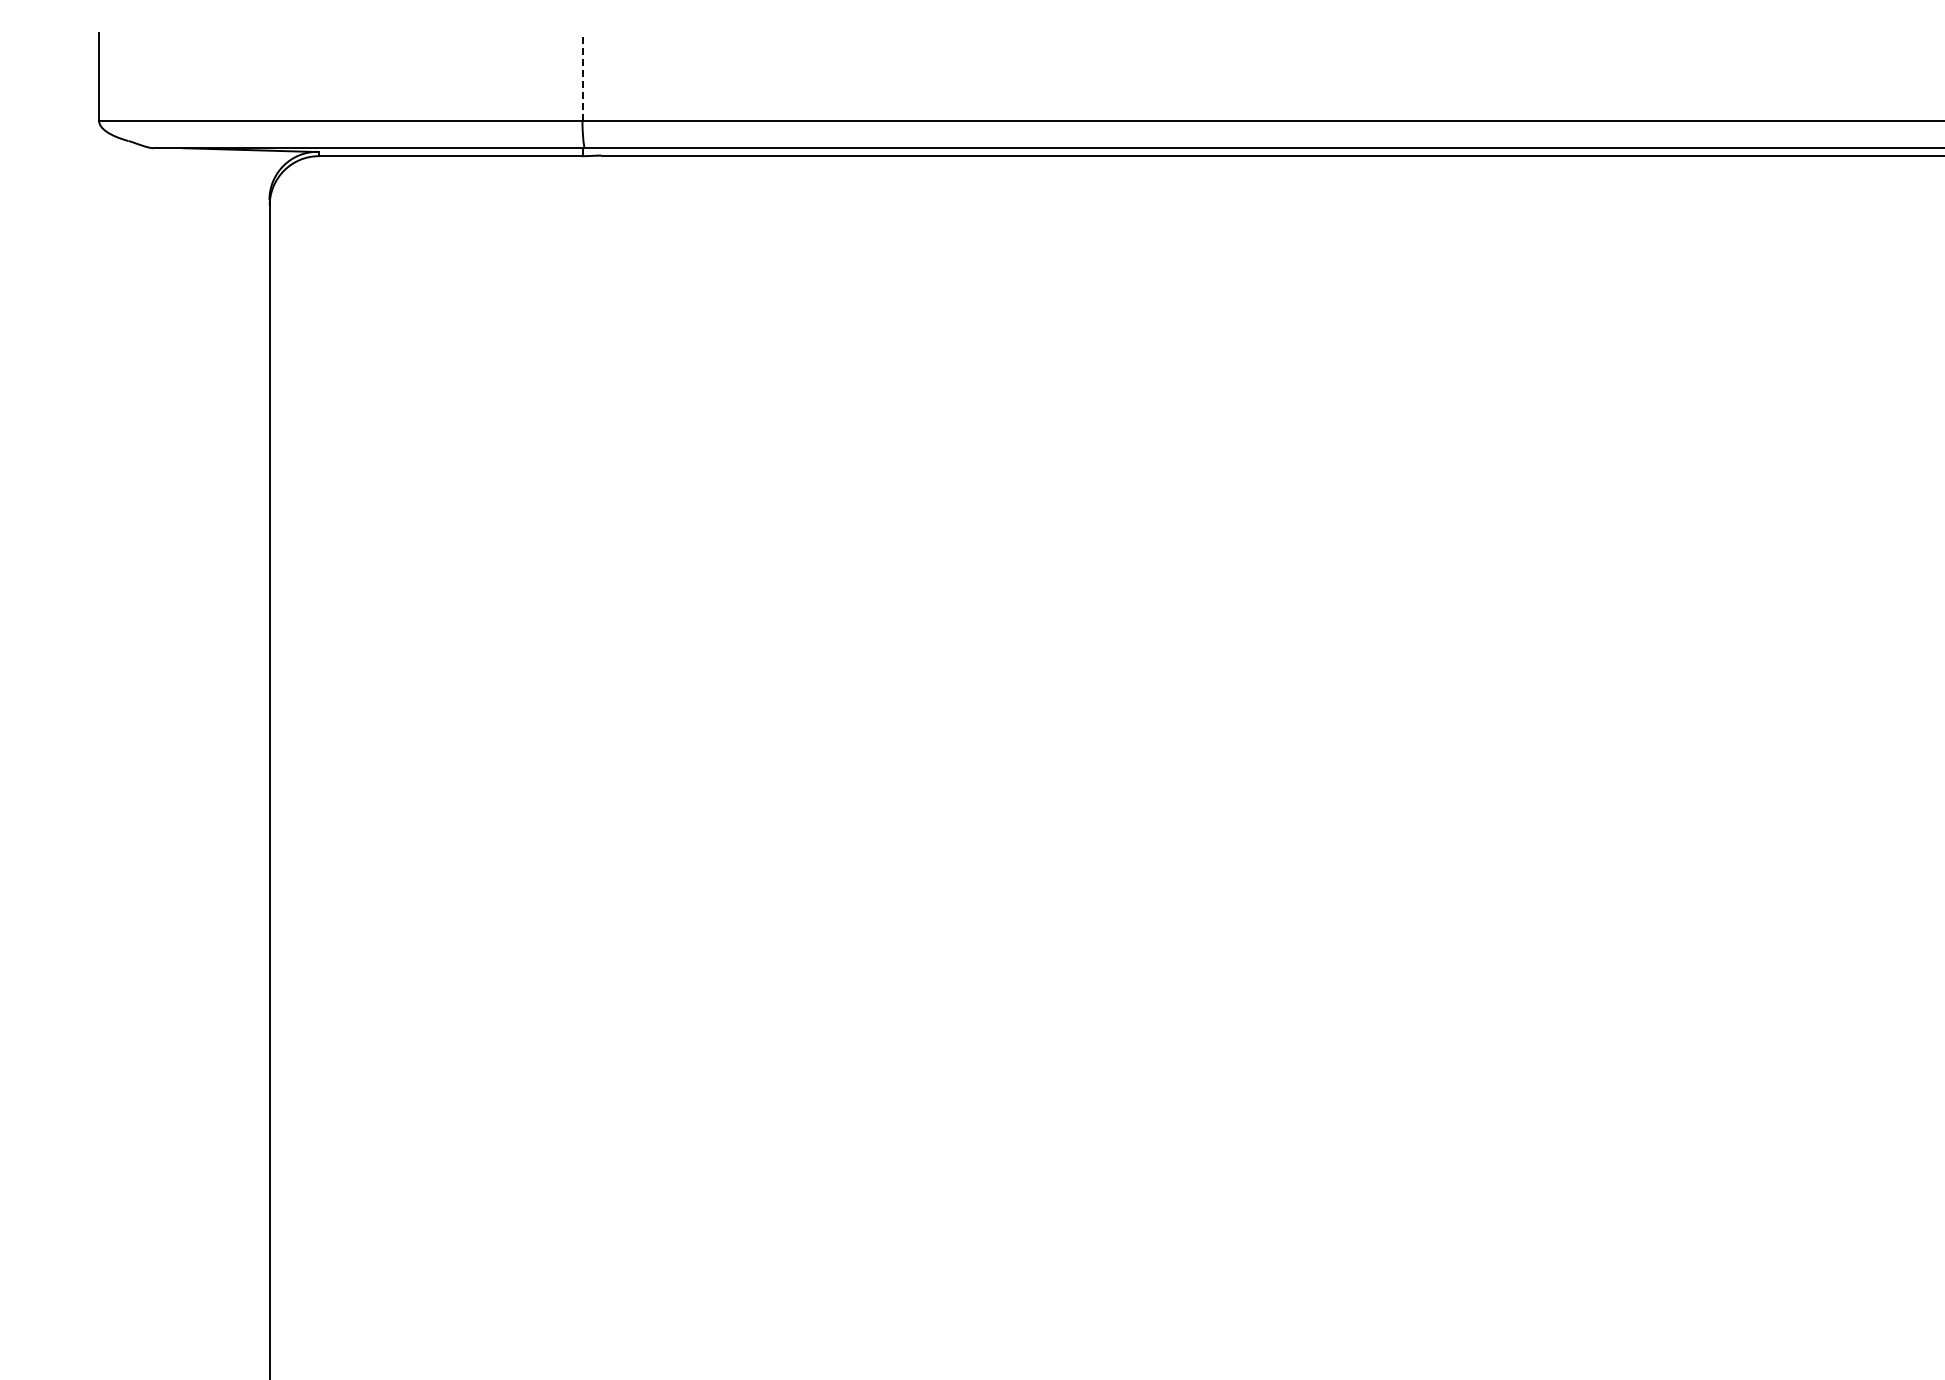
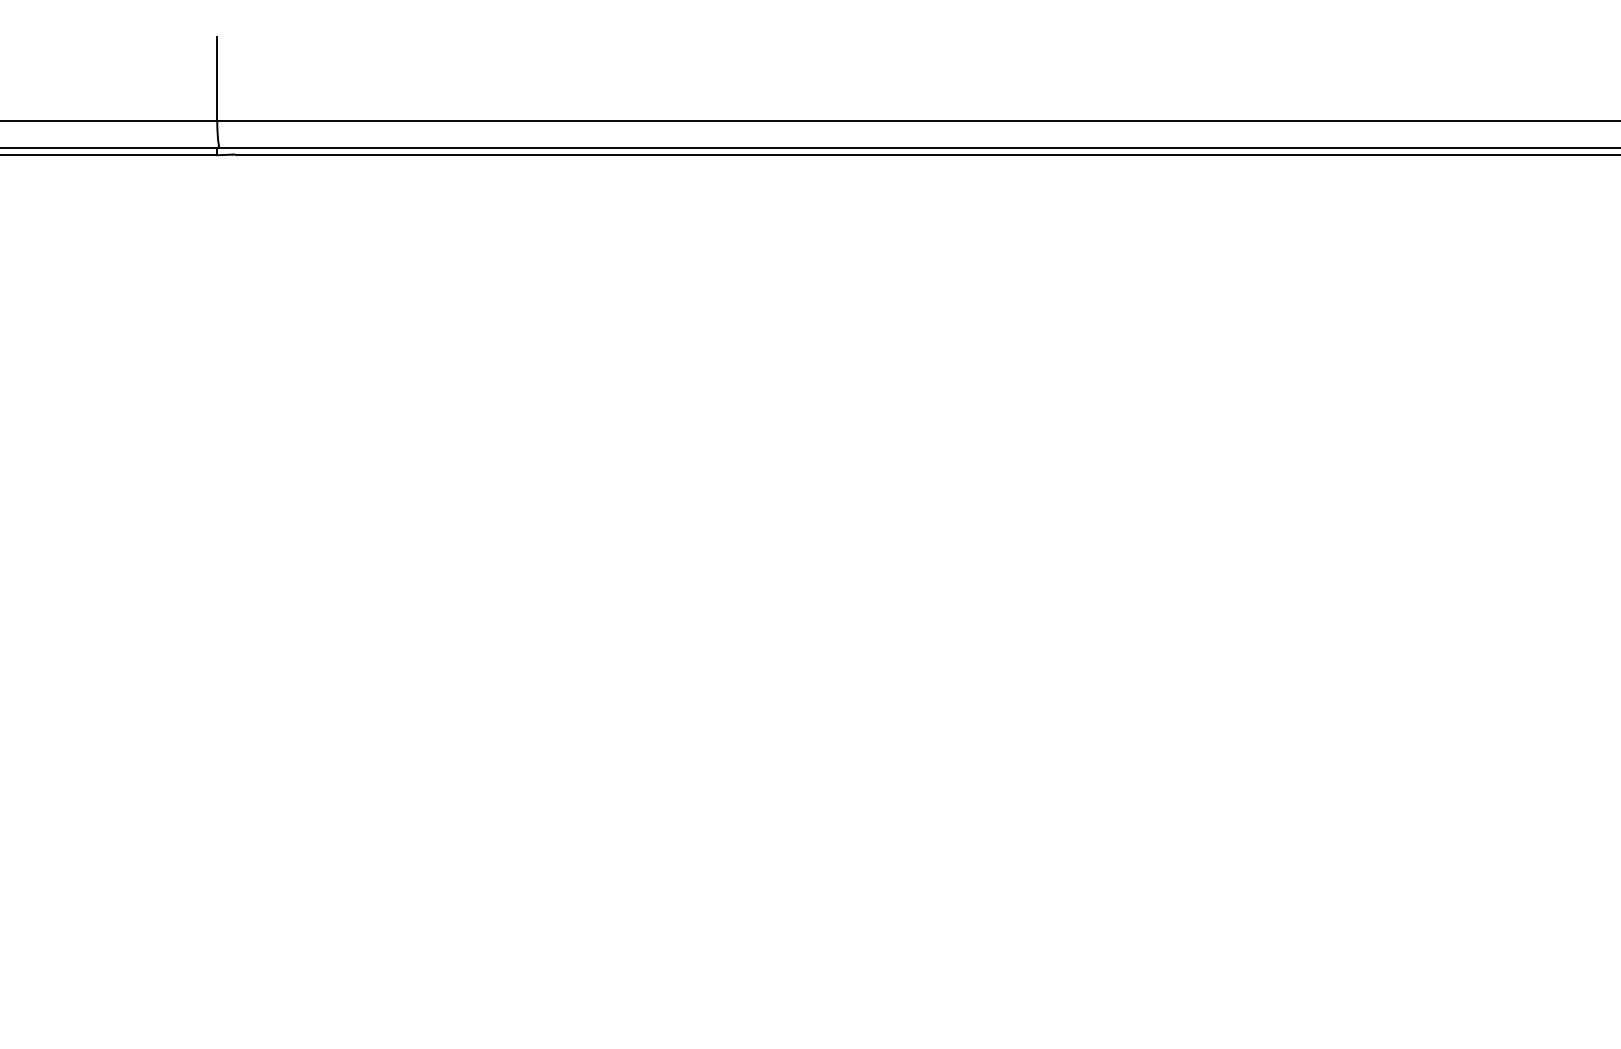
line: (582, 76) -> (217, 78), dashed -> solid

